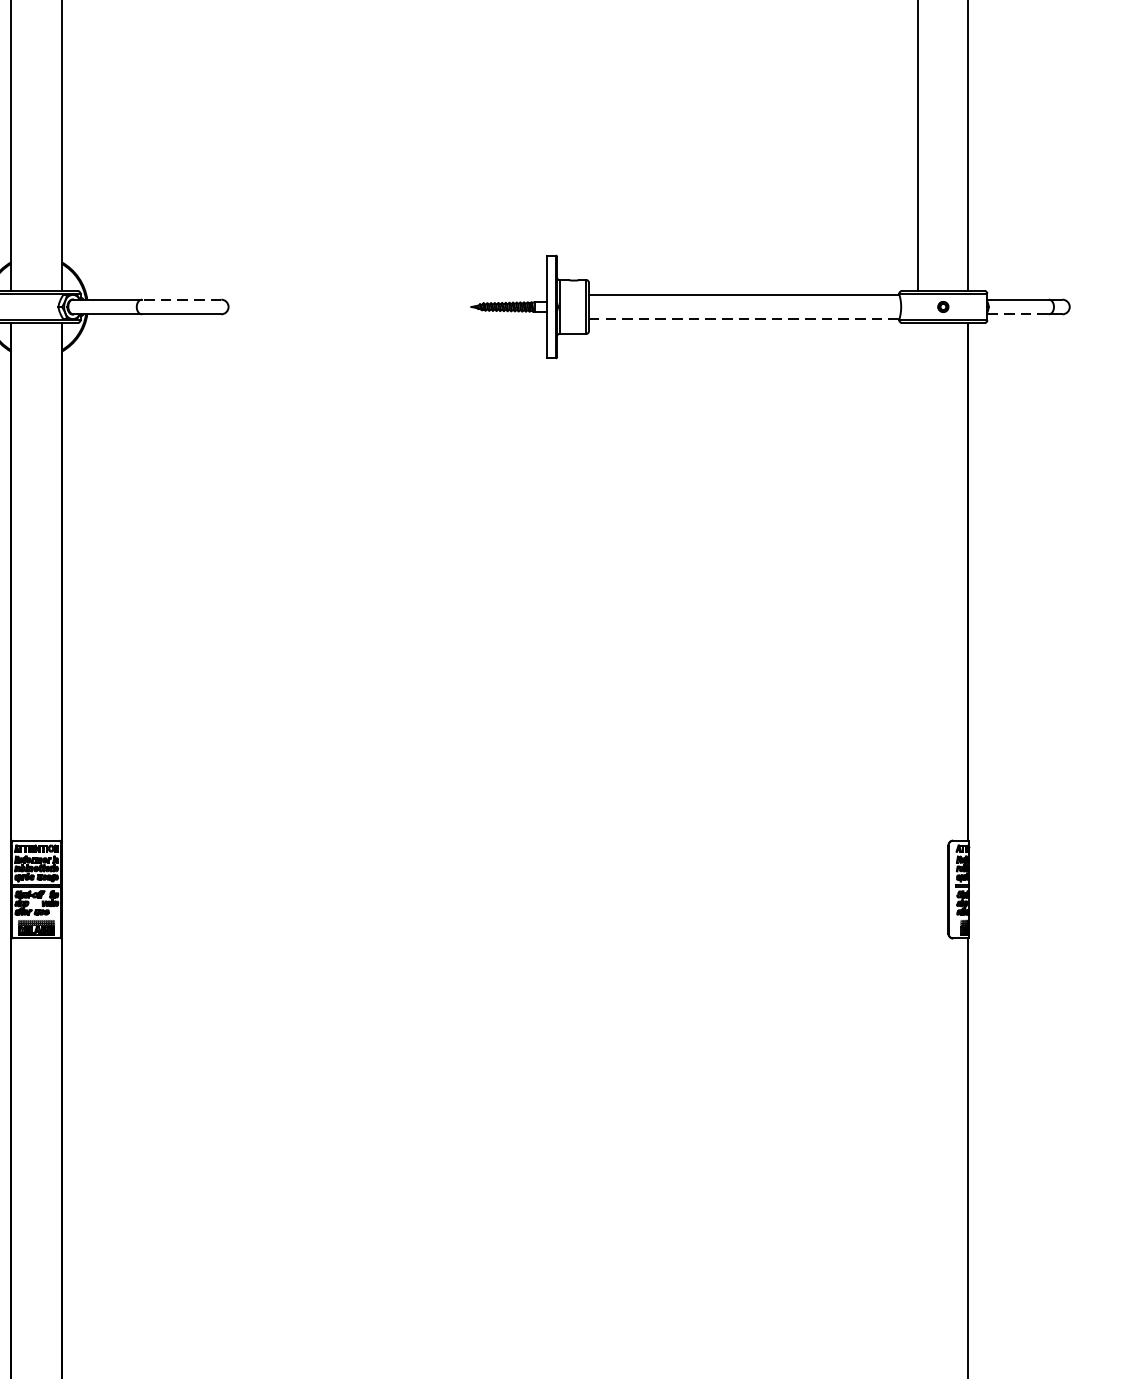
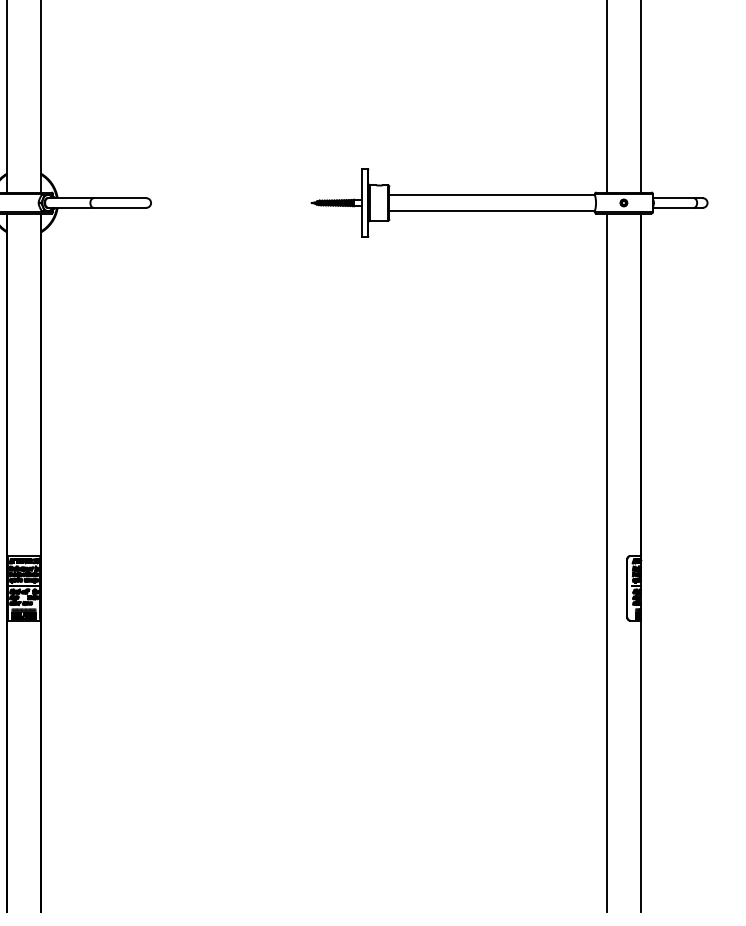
line: (180, 300) -> (119, 198), dashed -> solid
line: (1018, 313) -> (673, 207), dashed -> solid
line: (744, 319) -> (492, 211), dashed -> solid
line: (918, 850) -> (607, 562), added

